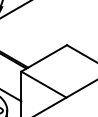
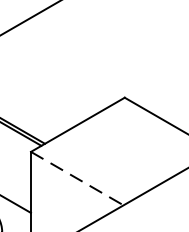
line: (44, 84) -> (78, 178), solid -> dashed

